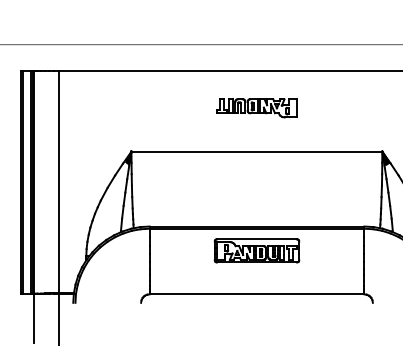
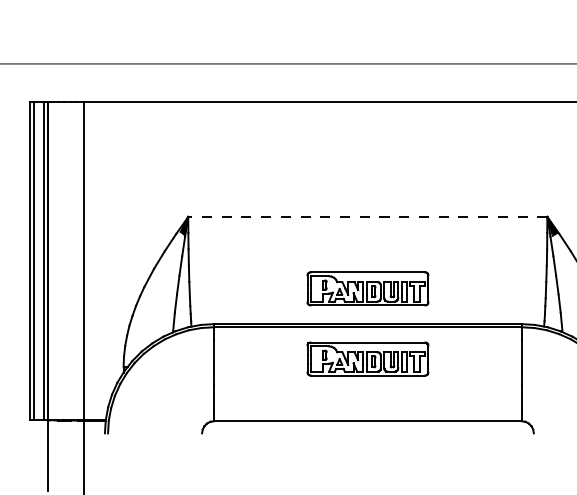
part: (256, 108) -> (367, 155), removed
line: (256, 151) -> (367, 216), solid -> dashed
part: (256, 201) -> (367, 288), added

